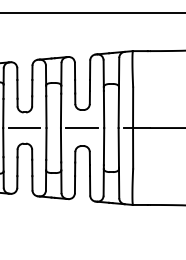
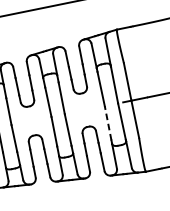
line: (23, 128) -> (30, 121), removed
line: (81, 128) -> (83, 110), removed
line: (104, 146) -> (108, 123), solid -> dashed

